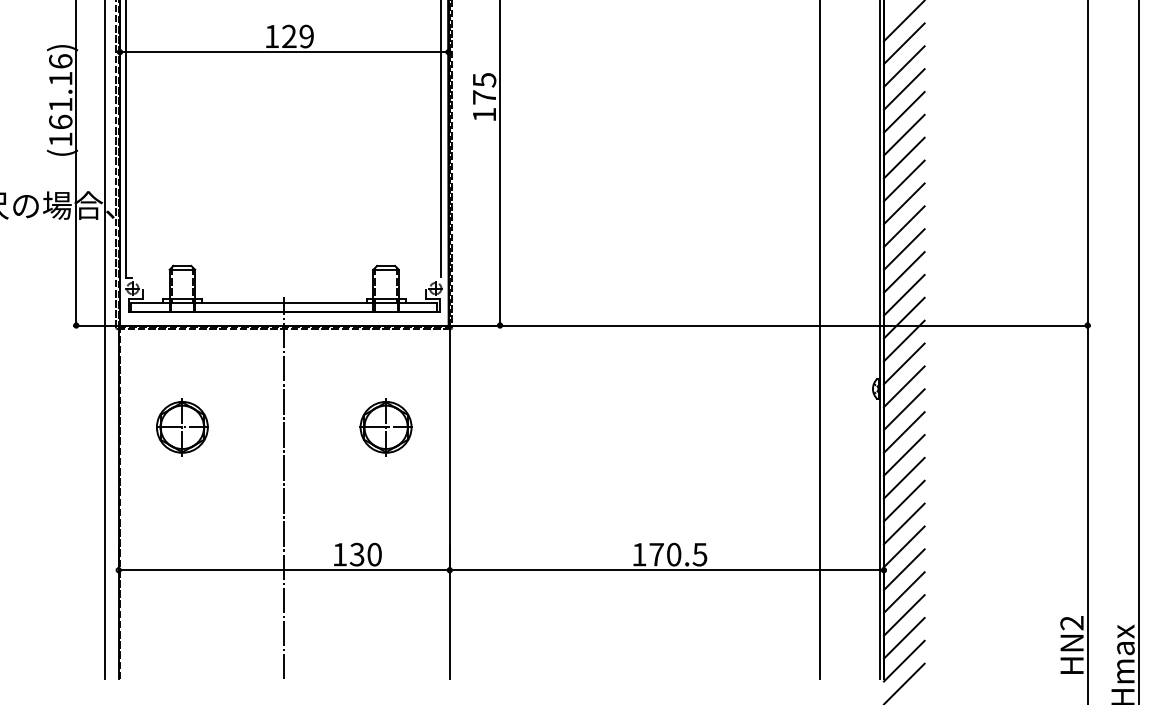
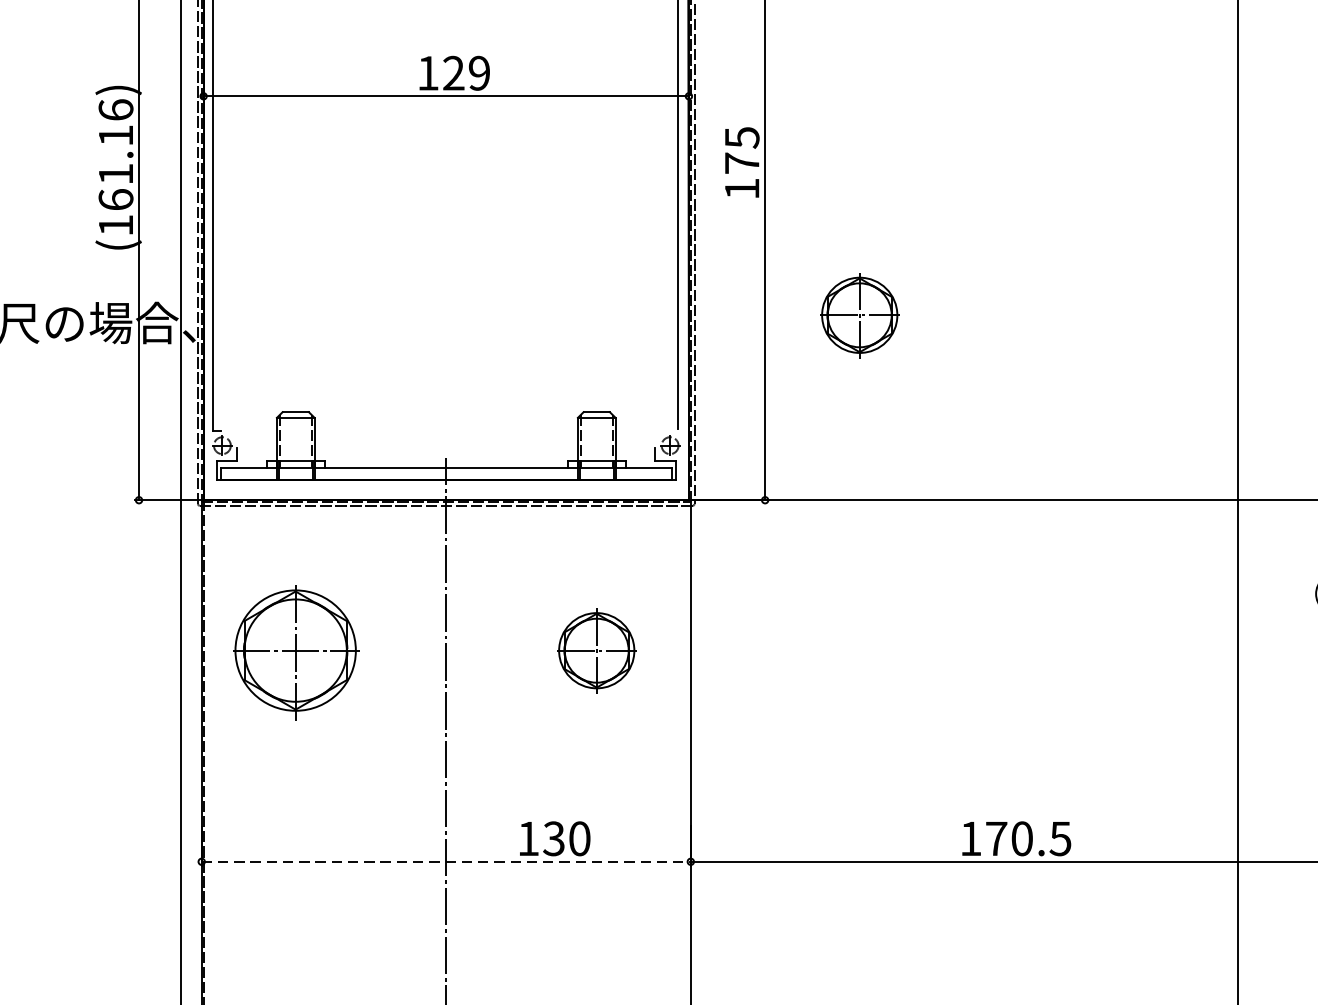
part: (563, 200) -> (858, 315), added
part: (182, 427) -> (295, 650), size x1.6
line: (284, 570) -> (446, 862), solid -> dashed

